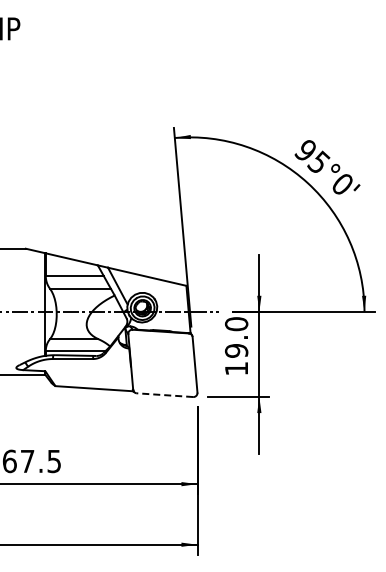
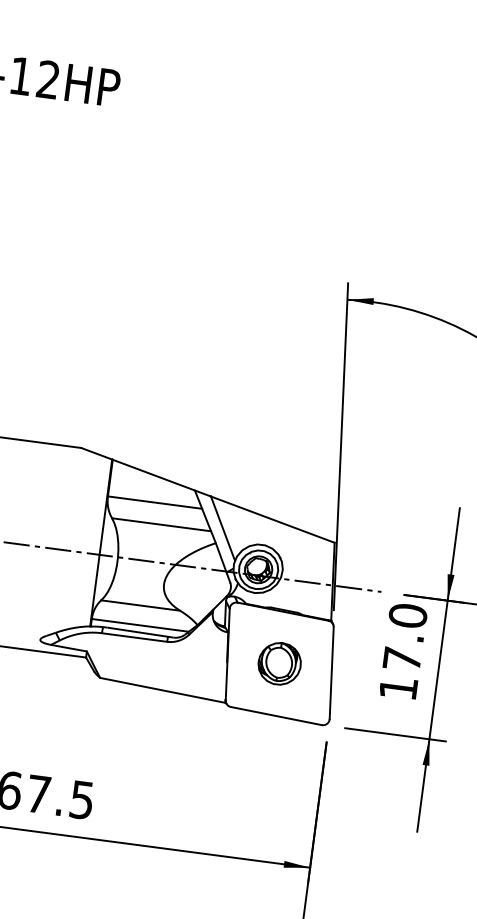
text: (236, 350) -> (402, 658), 19.0 -> 17.0
part: (162, 362) -> (279, 662), added
line: (164, 395) -> (275, 716), dashed -> solid

